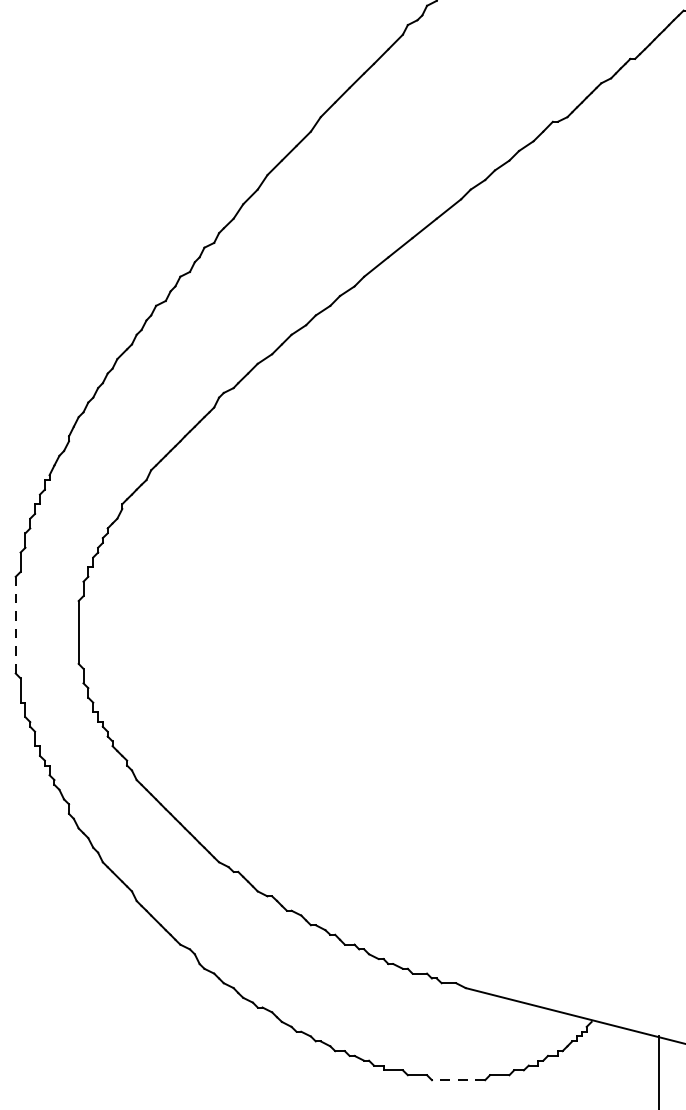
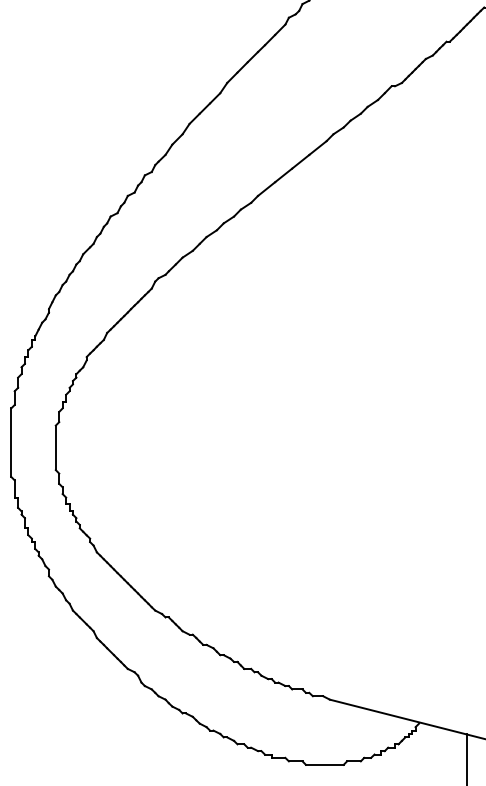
line: (16, 624) -> (11, 442), dashed -> solid
line: (458, 1079) -> (324, 764), dashed -> solid

